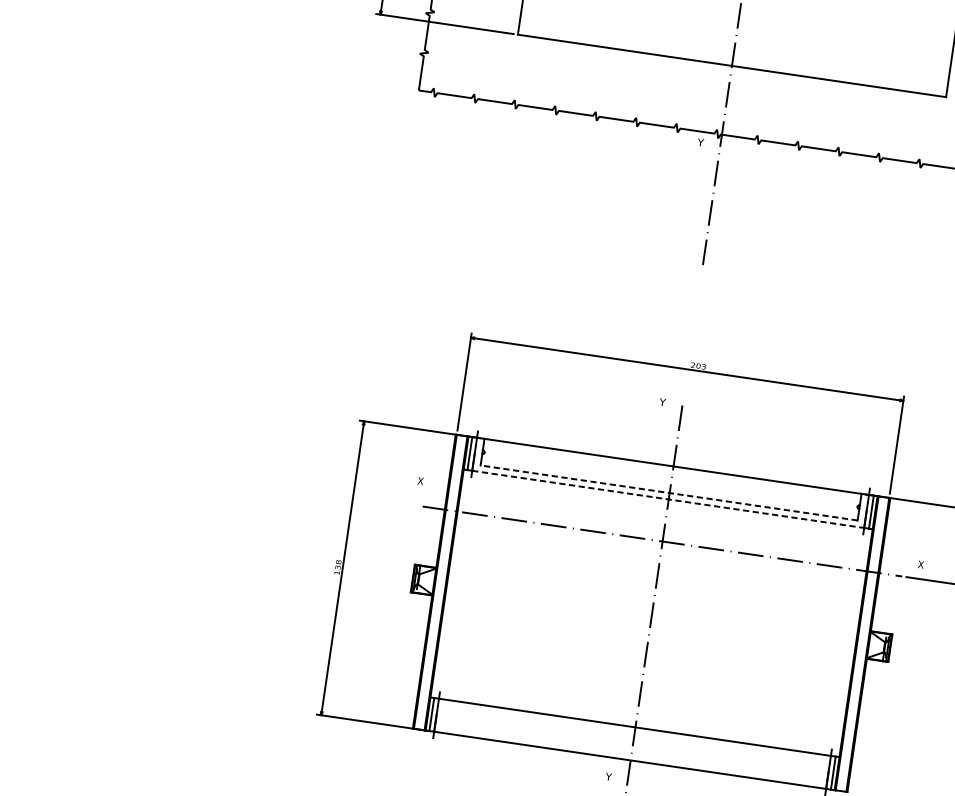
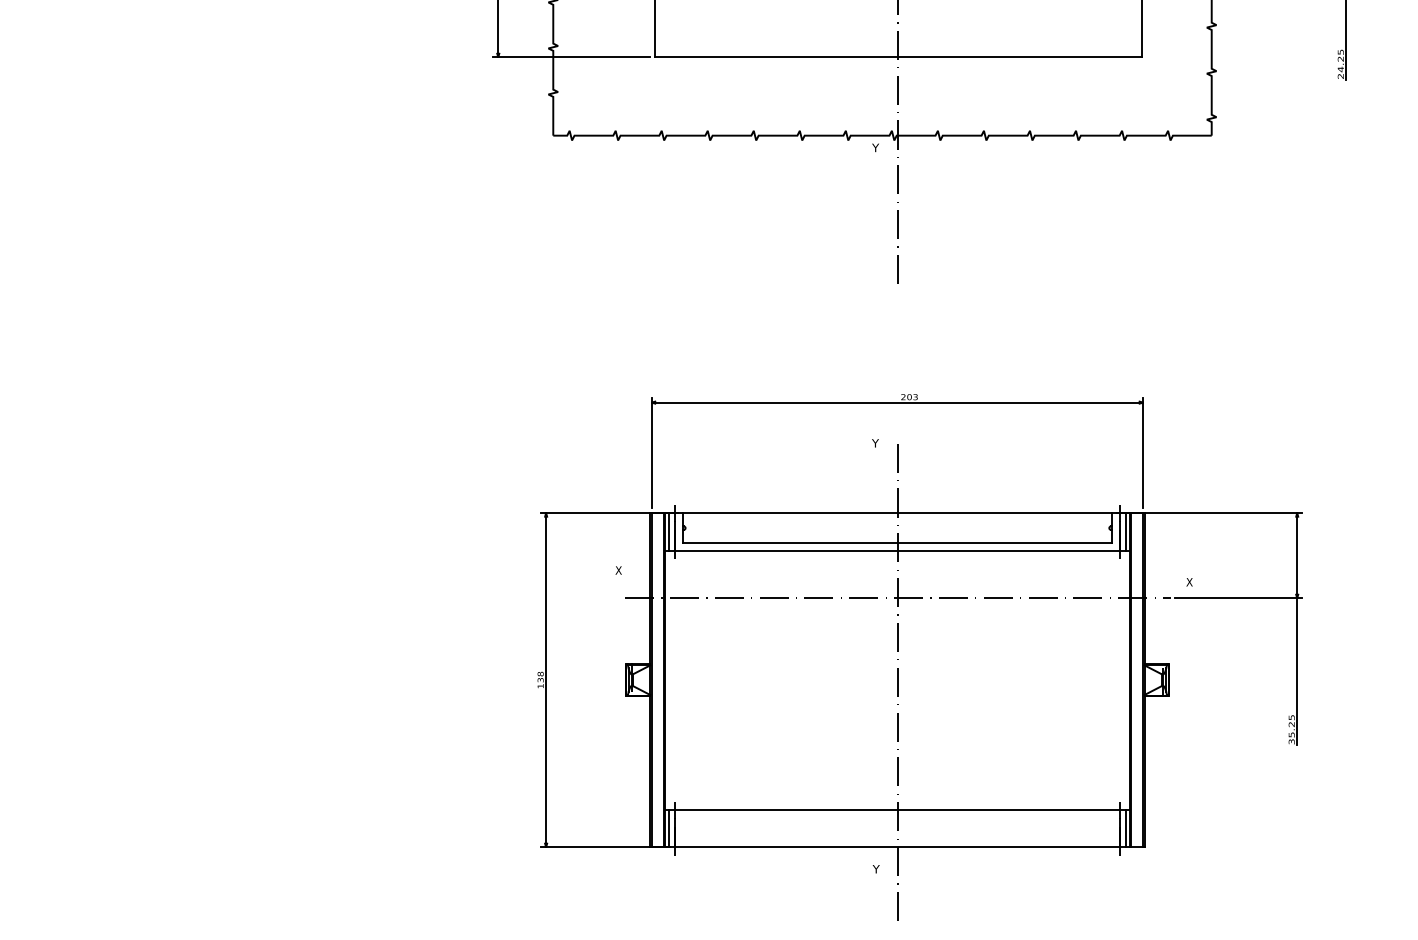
line: (668, 493) -> (896, 543), dashed -> solid
line: (668, 499) -> (897, 550), dashed -> solid

